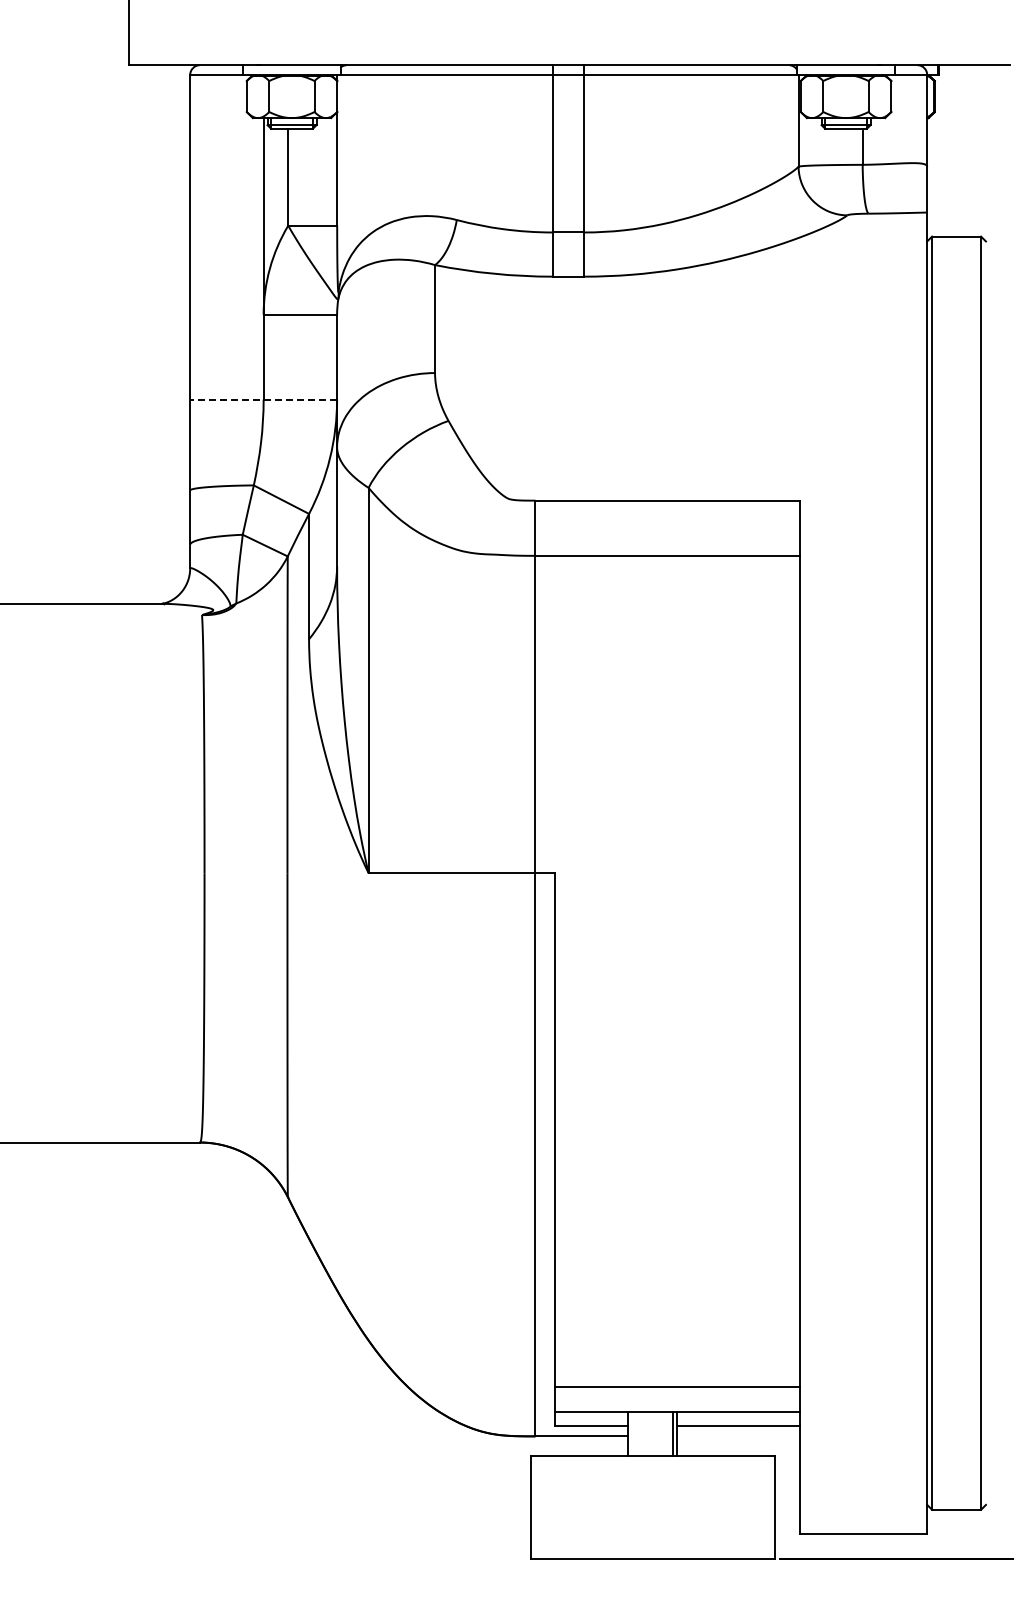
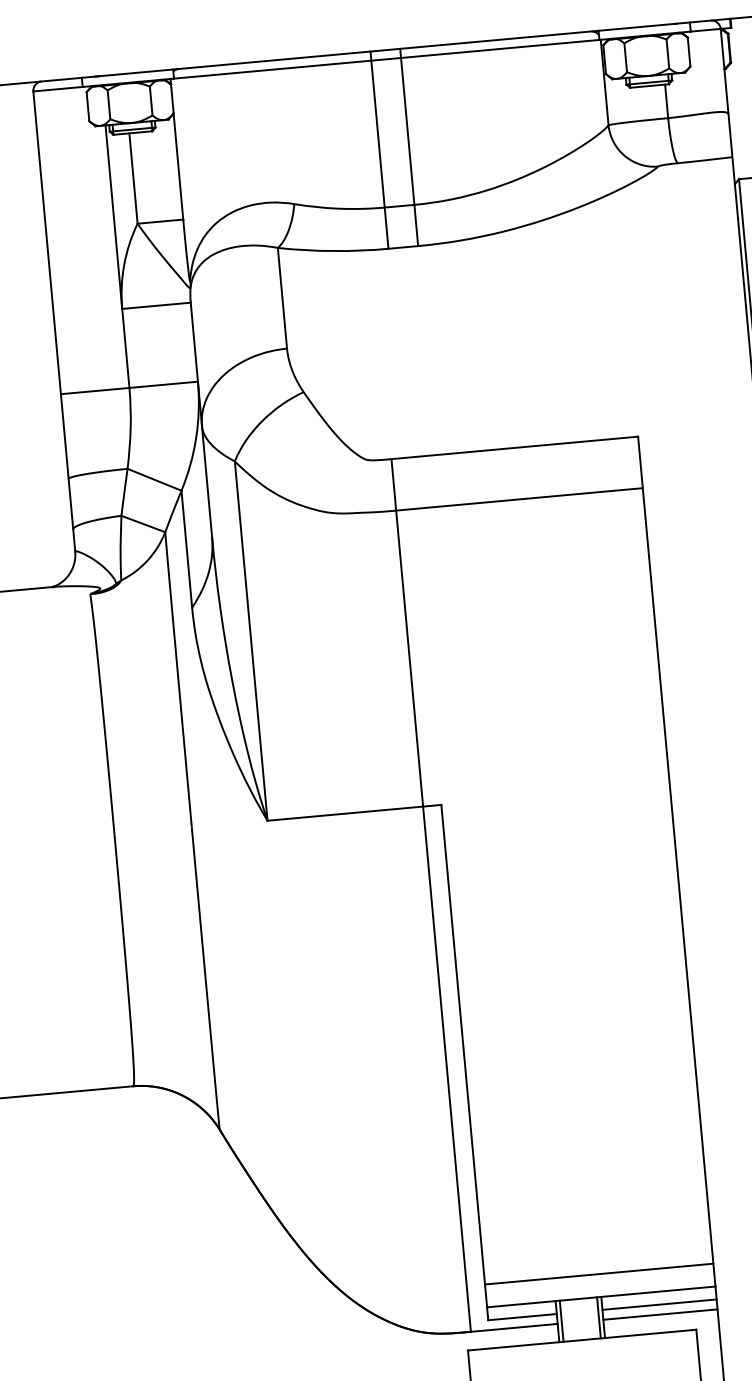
line: (263, 399) -> (129, 387), dashed -> solid
line: (632, 1433) -> (561, 1320), added
line: (738, 1436) -> (660, 1314), added

